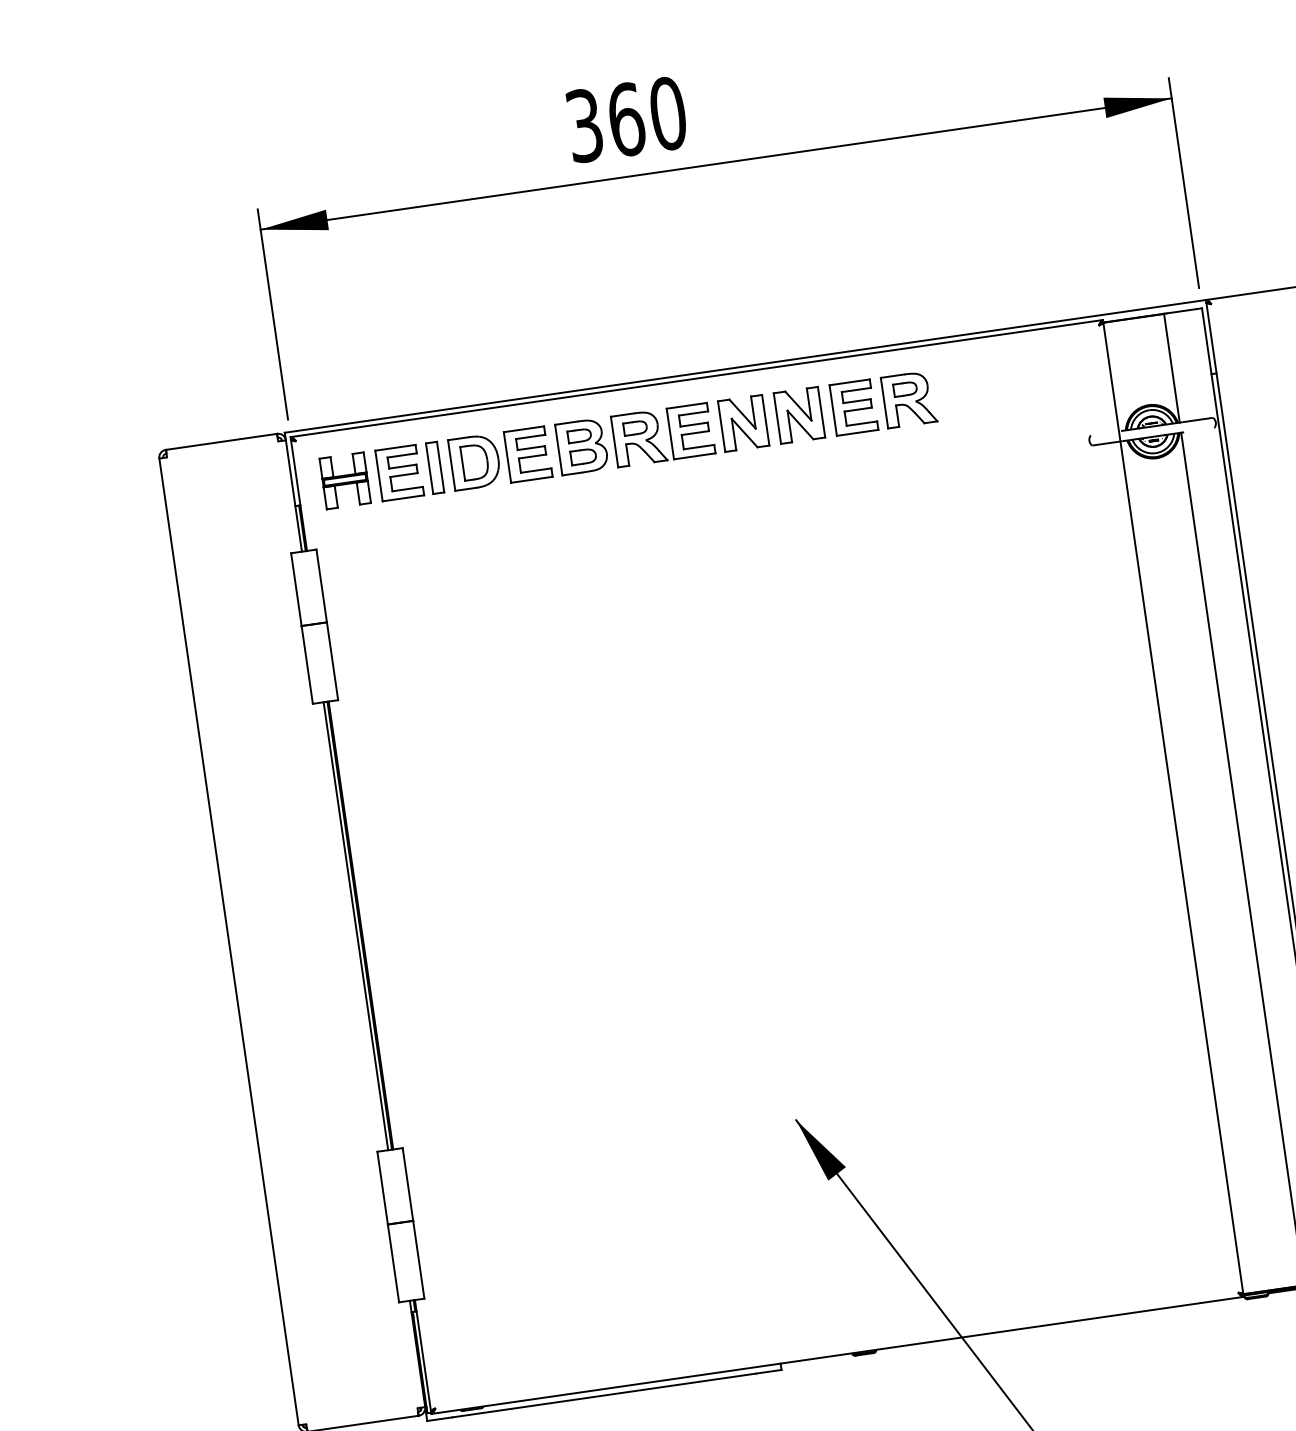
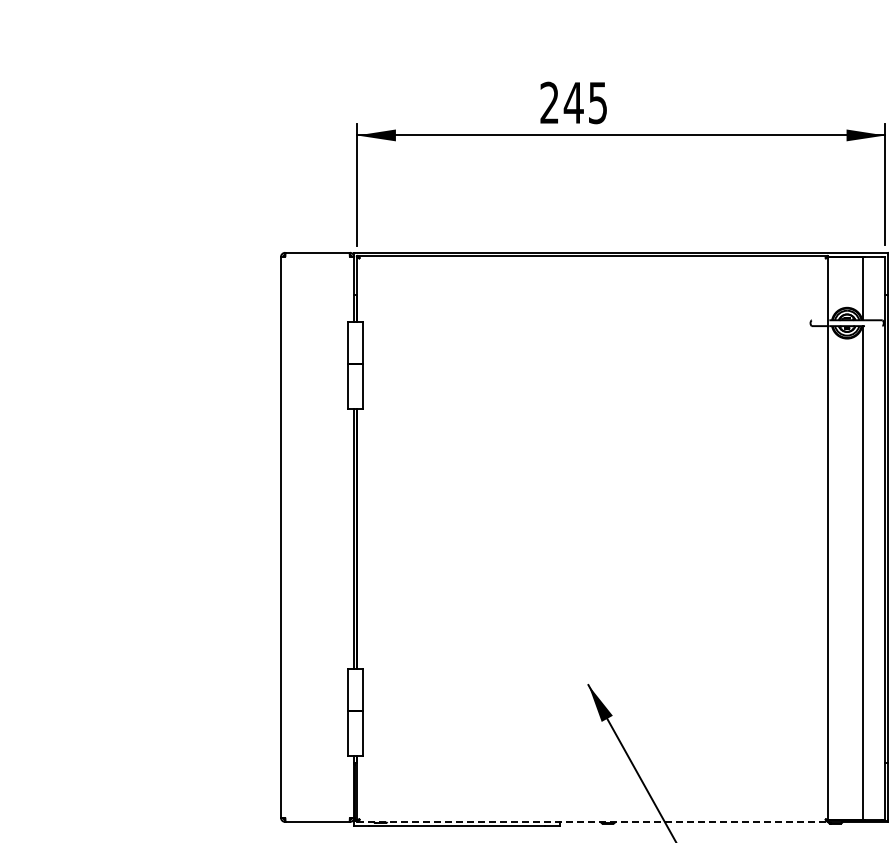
text: (625, 118) -> (573, 102), 360 -> 245
part: (627, 439) -> (548, 284), removed
line: (838, 1354) -> (593, 821), solid -> dashed

